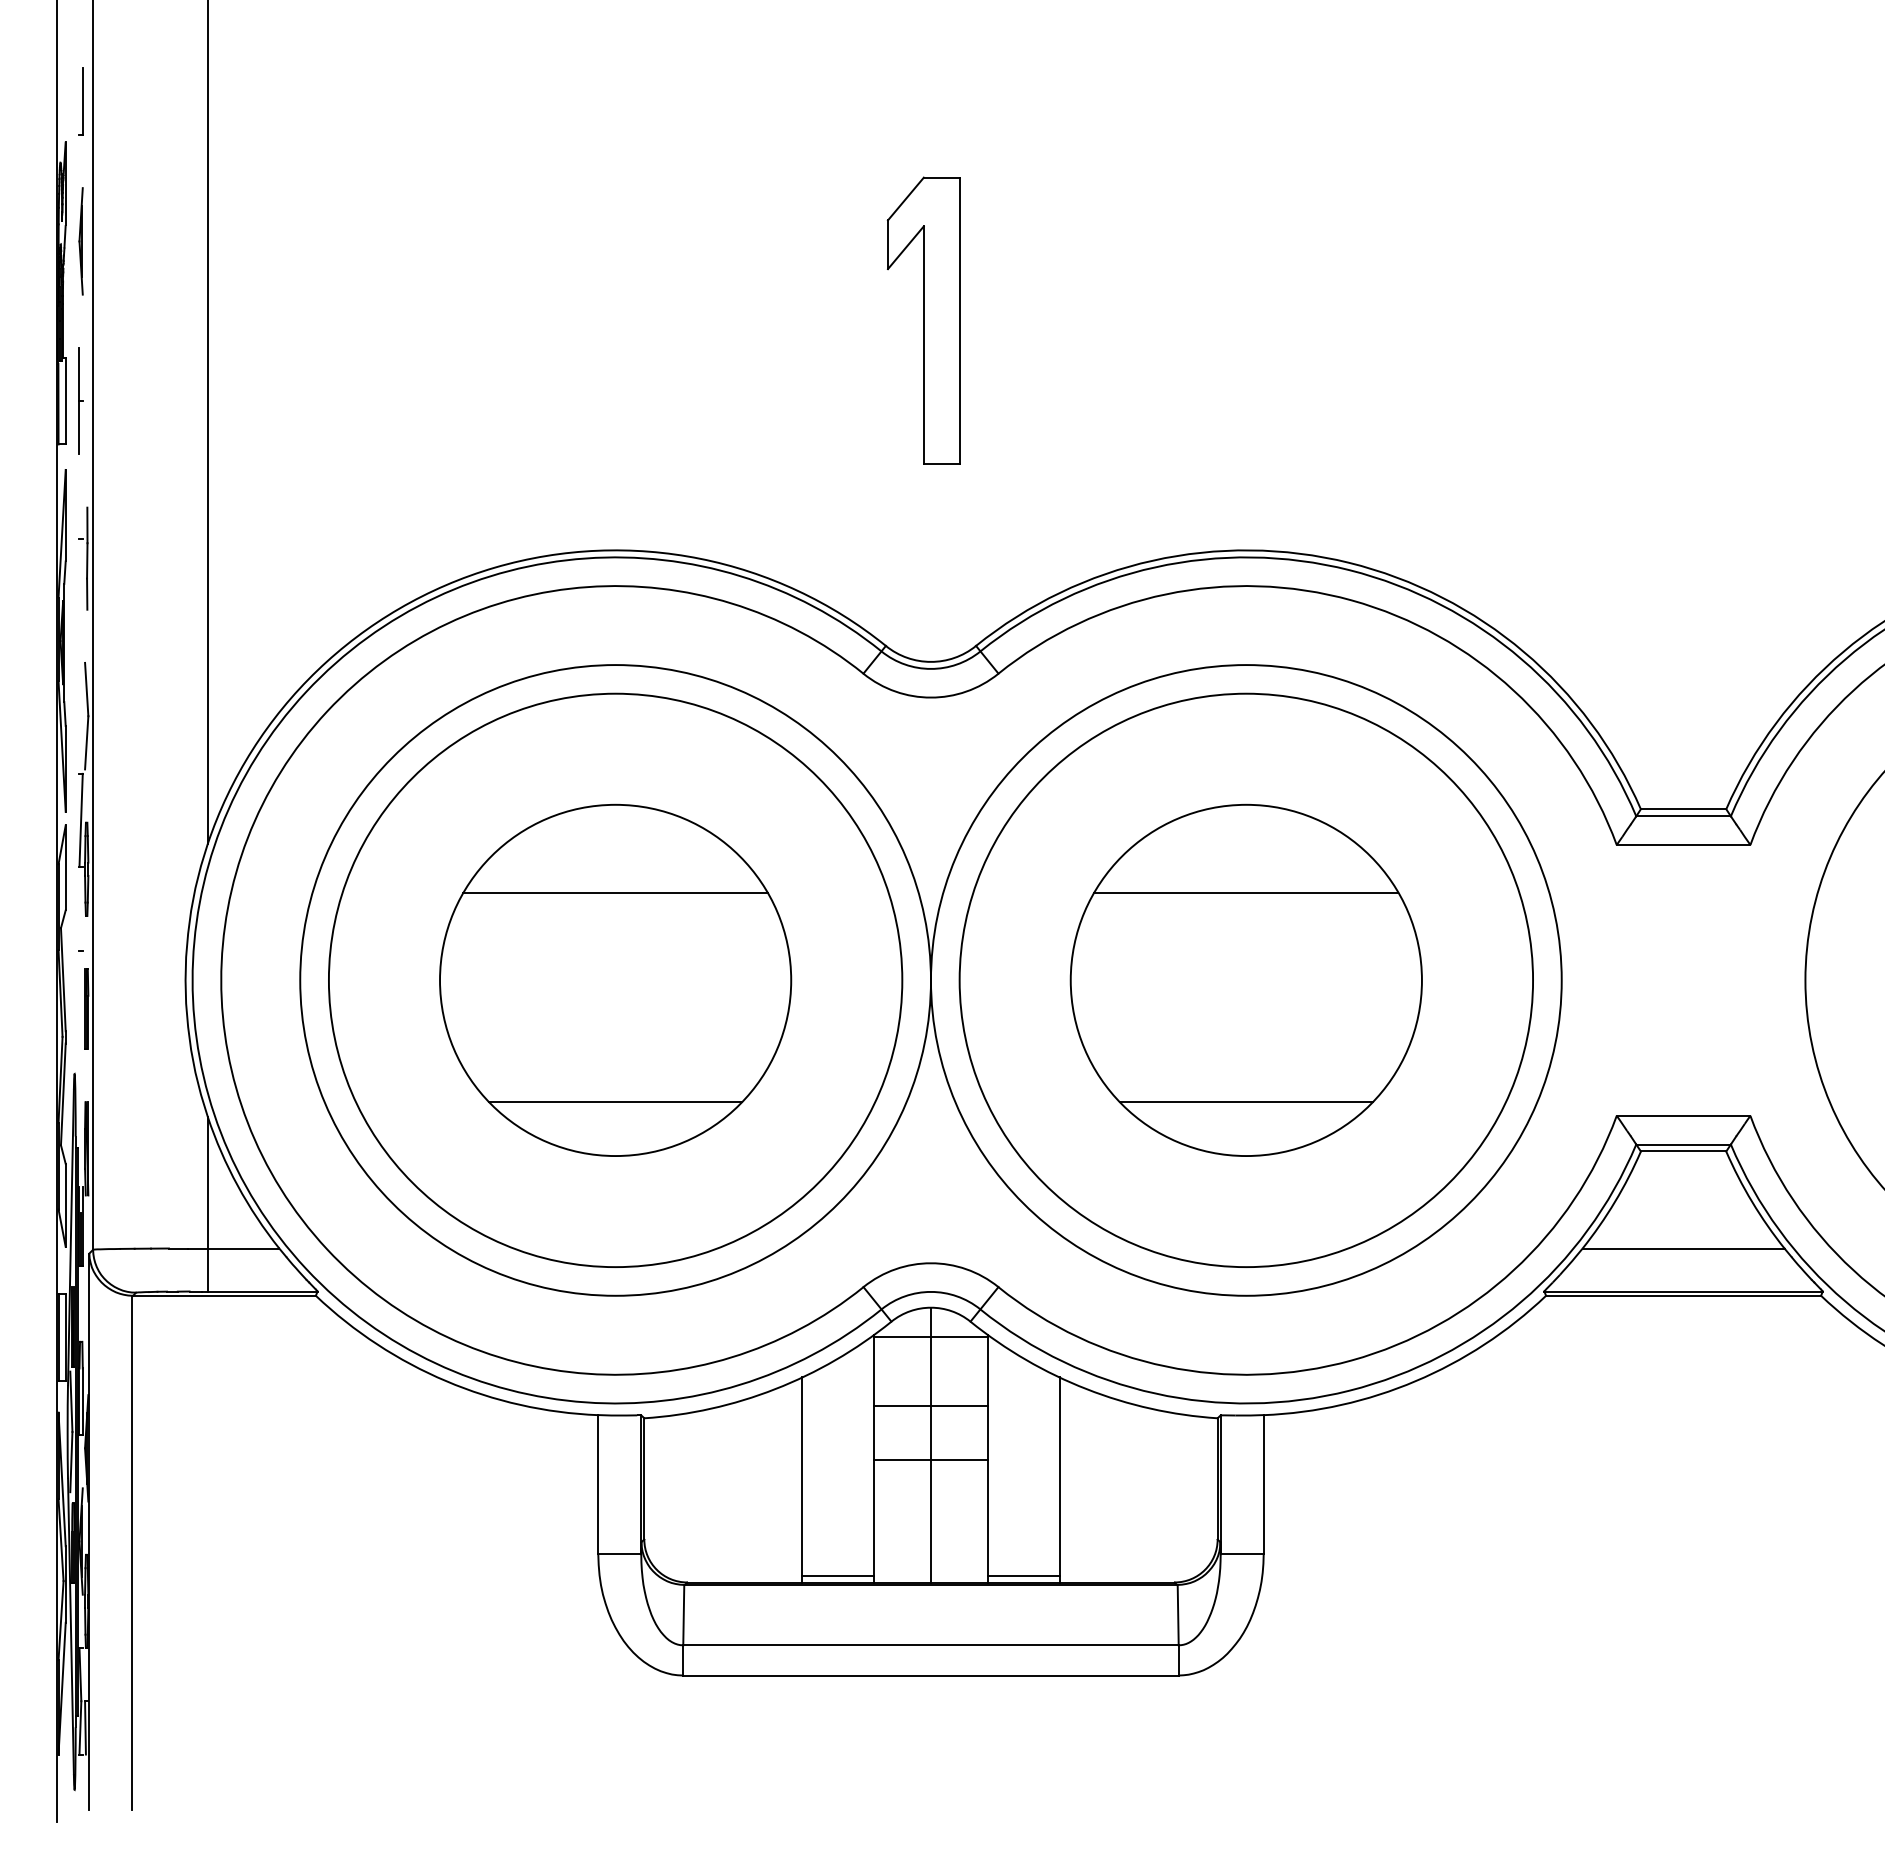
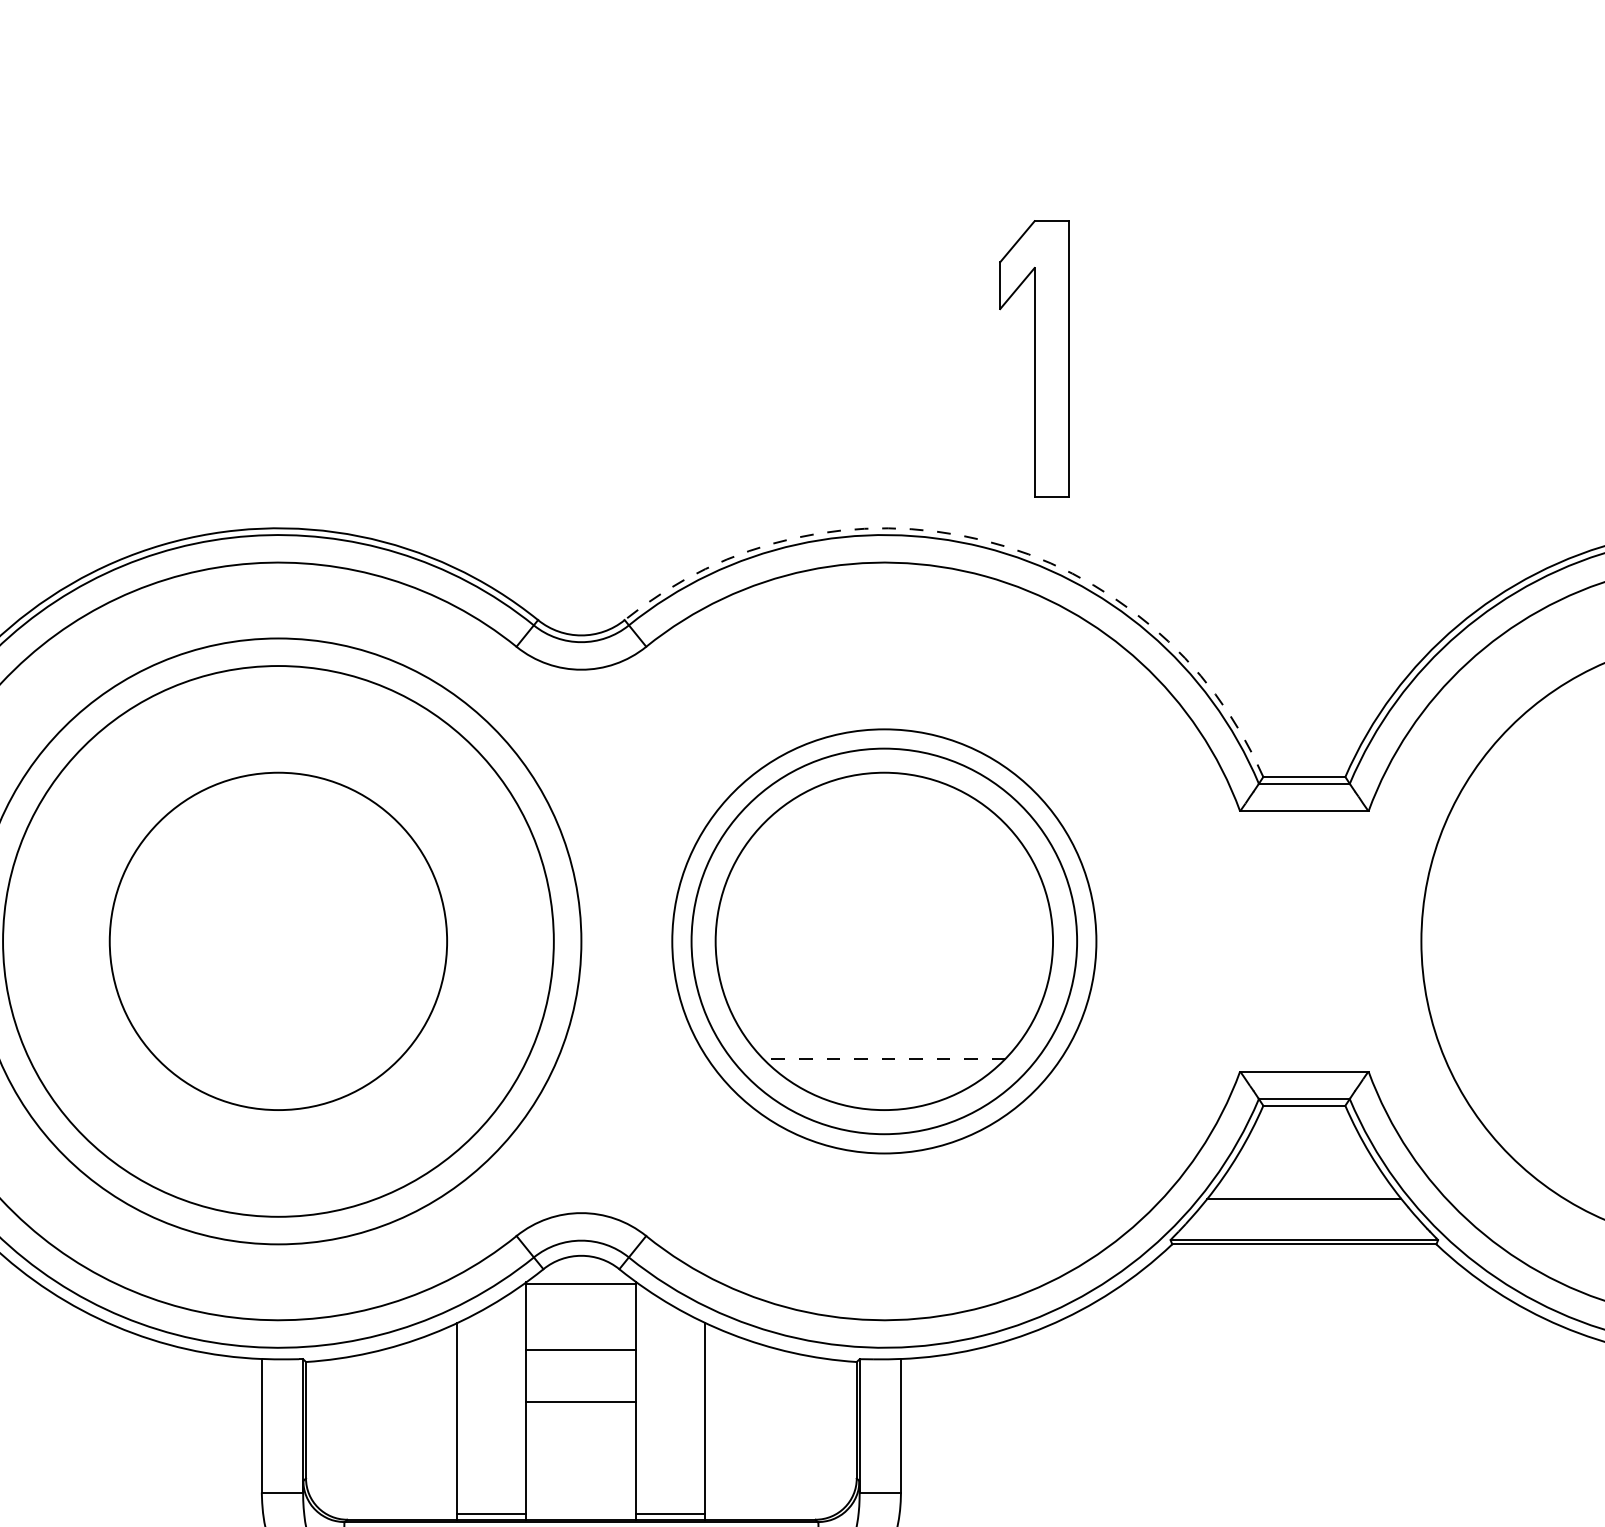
part: (923, 320) -> (1034, 358), moved
arc: (1348, 562) -> (982, 539), solid -> dashed
line: (615, 892) -> (278, 856), removed
line: (1246, 892) -> (884, 856), removed
circle: (1245, 980) -> (883, 941), size x0.7
circle: (1246, 980) -> (884, 941), size x0.7
line: (615, 1102) -> (278, 1058), removed
line: (1245, 1102) -> (883, 1058), solid -> dashed
line: (930, 1444) -> (580, 1387), removed

